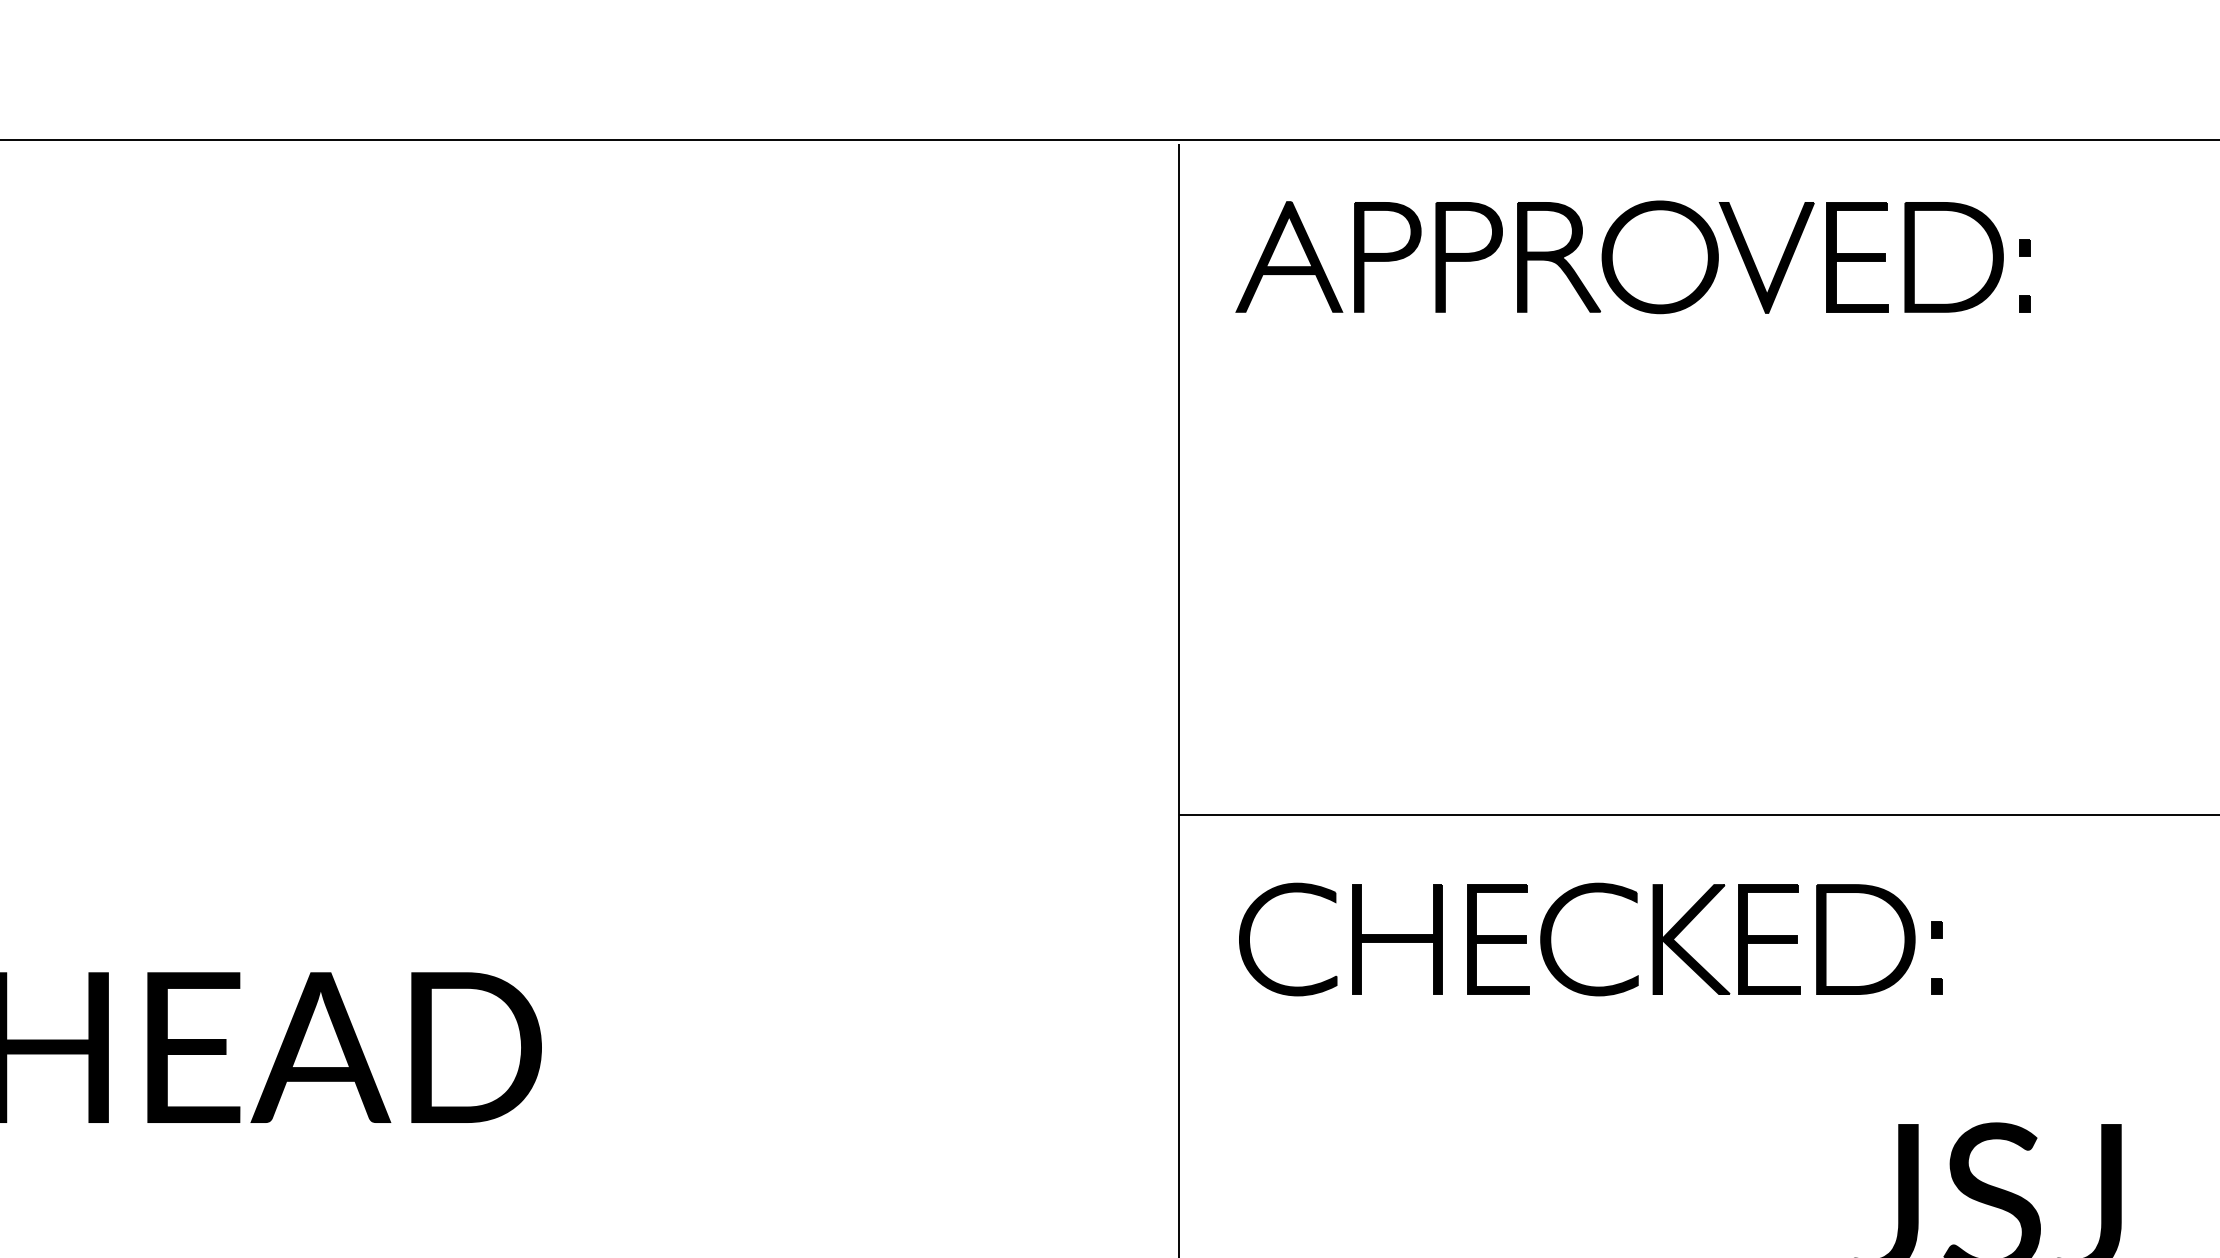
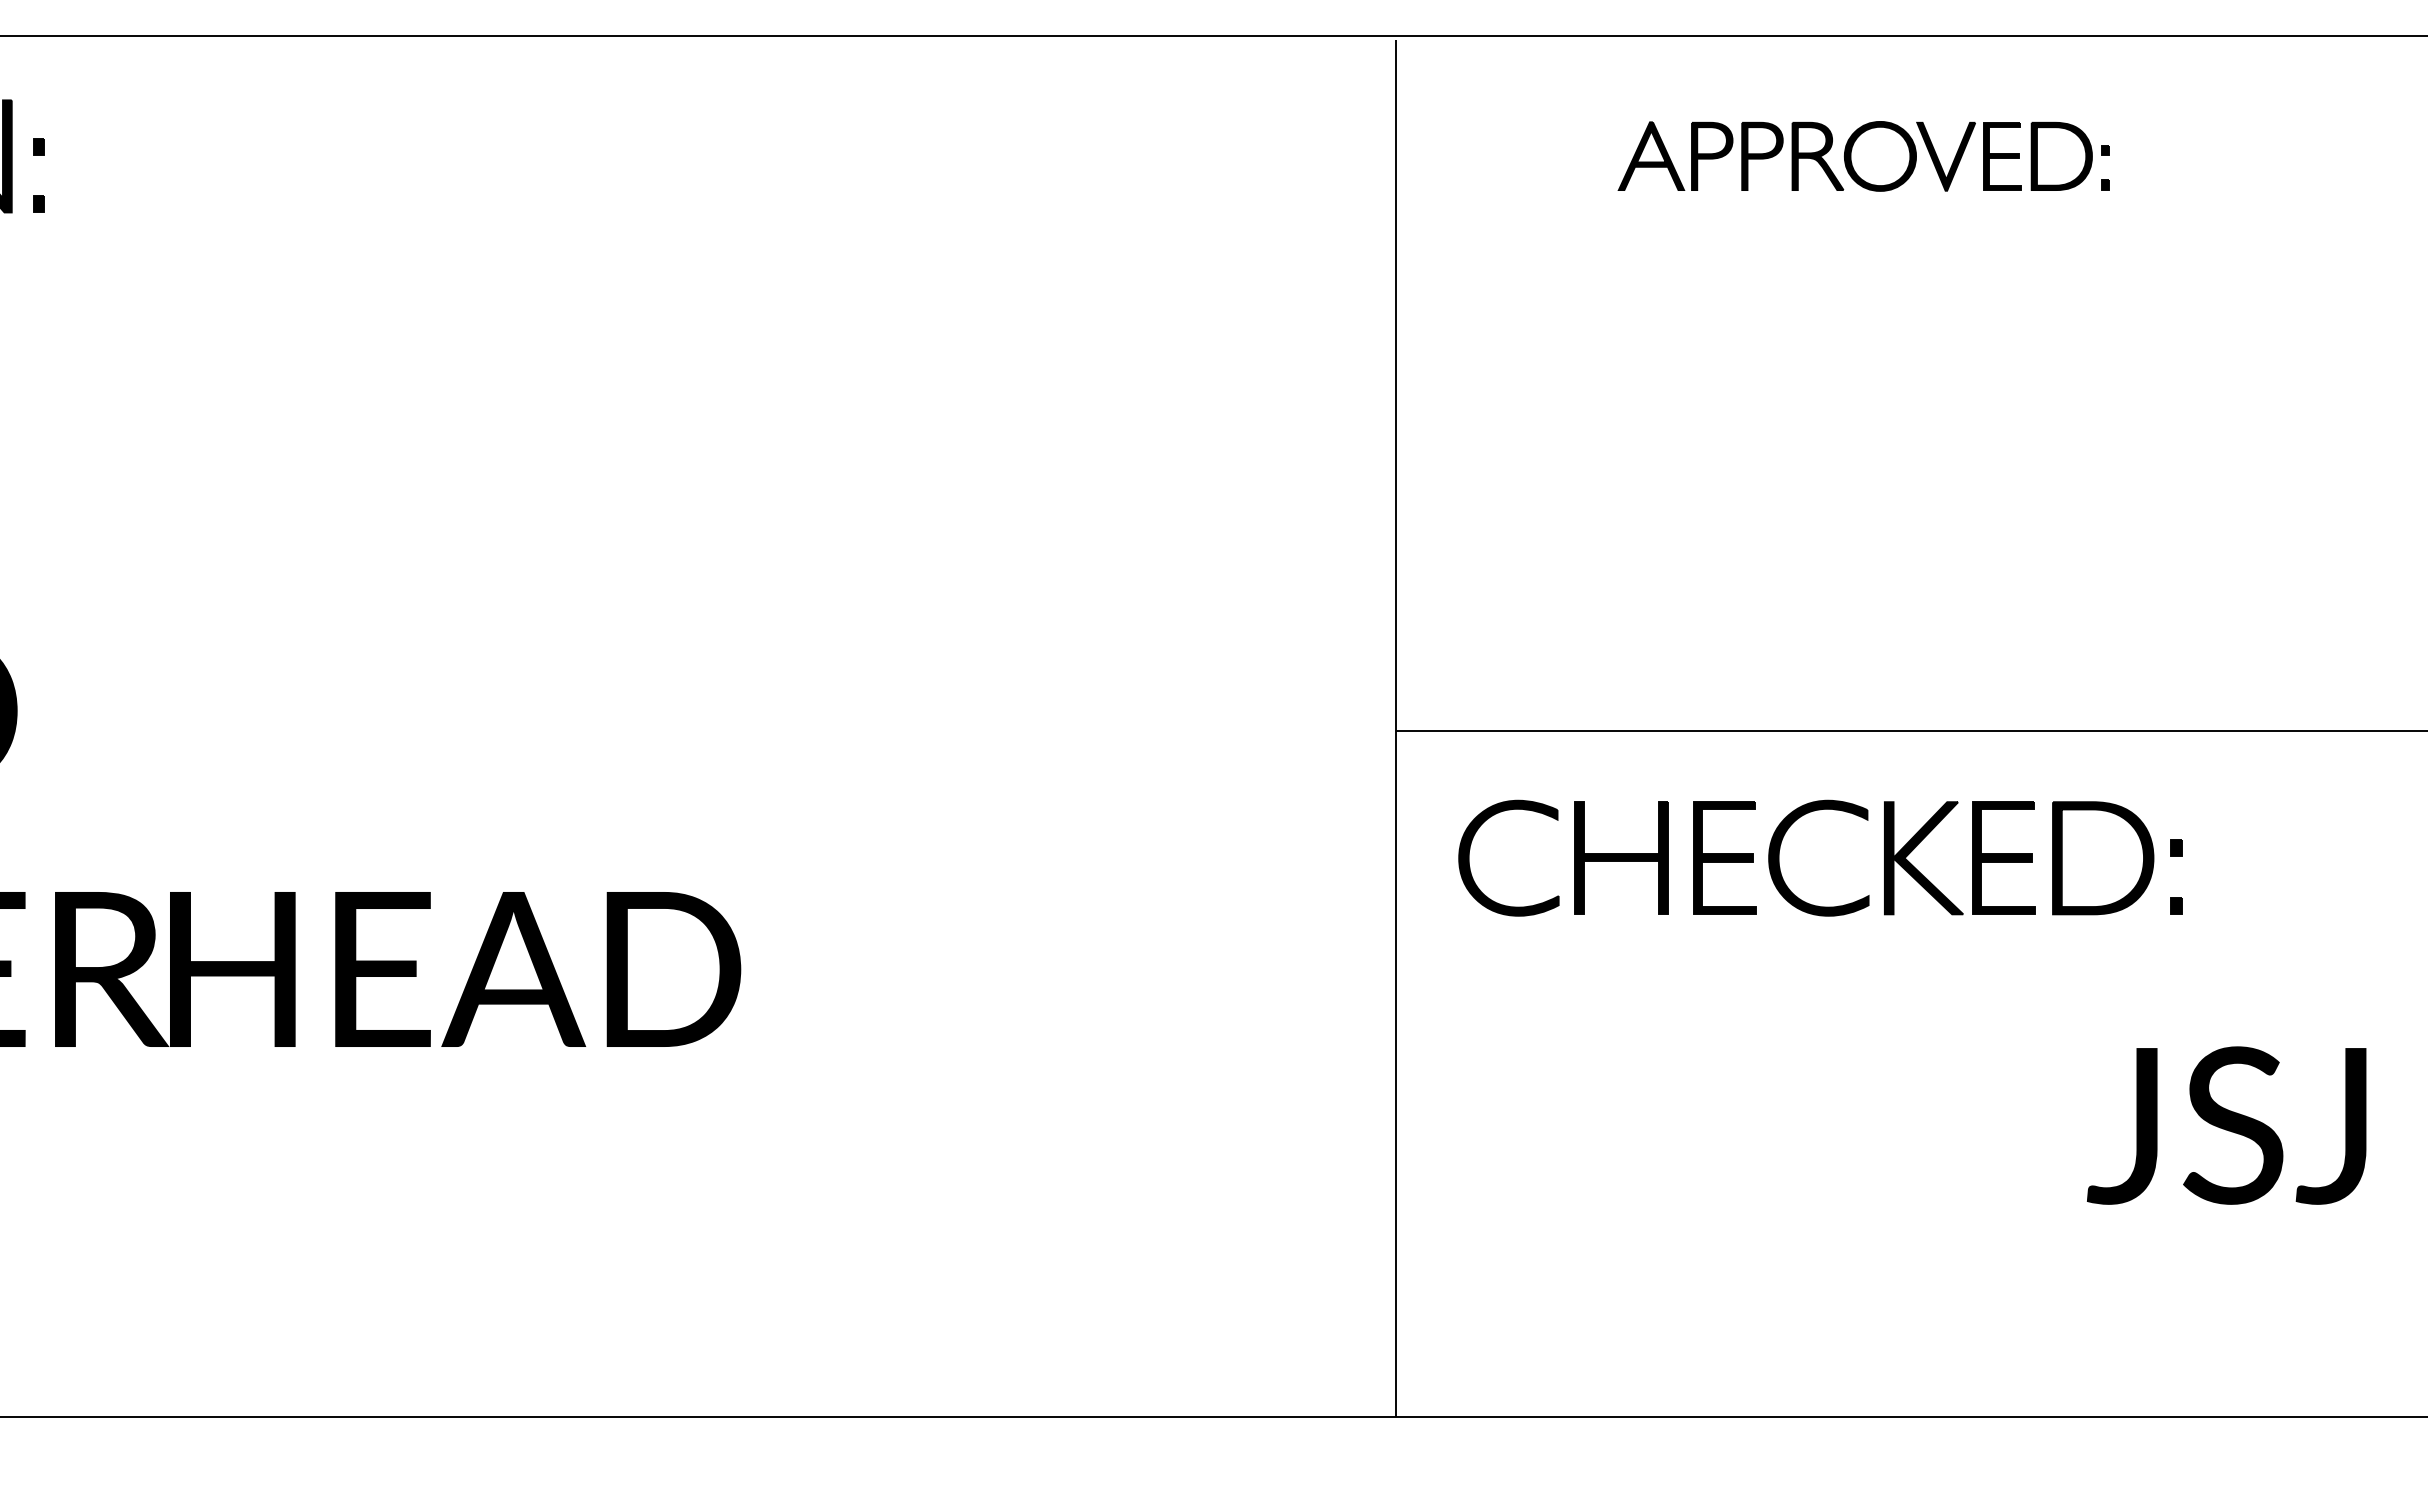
part: (1632, 257) -> (1863, 156), size x0.6

